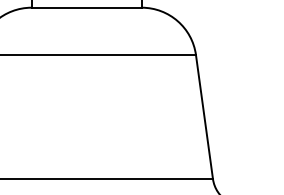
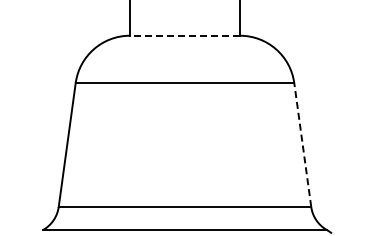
line: (86, 7) -> (184, 35), solid -> dashed
line: (204, 116) -> (302, 144), solid -> dashed

